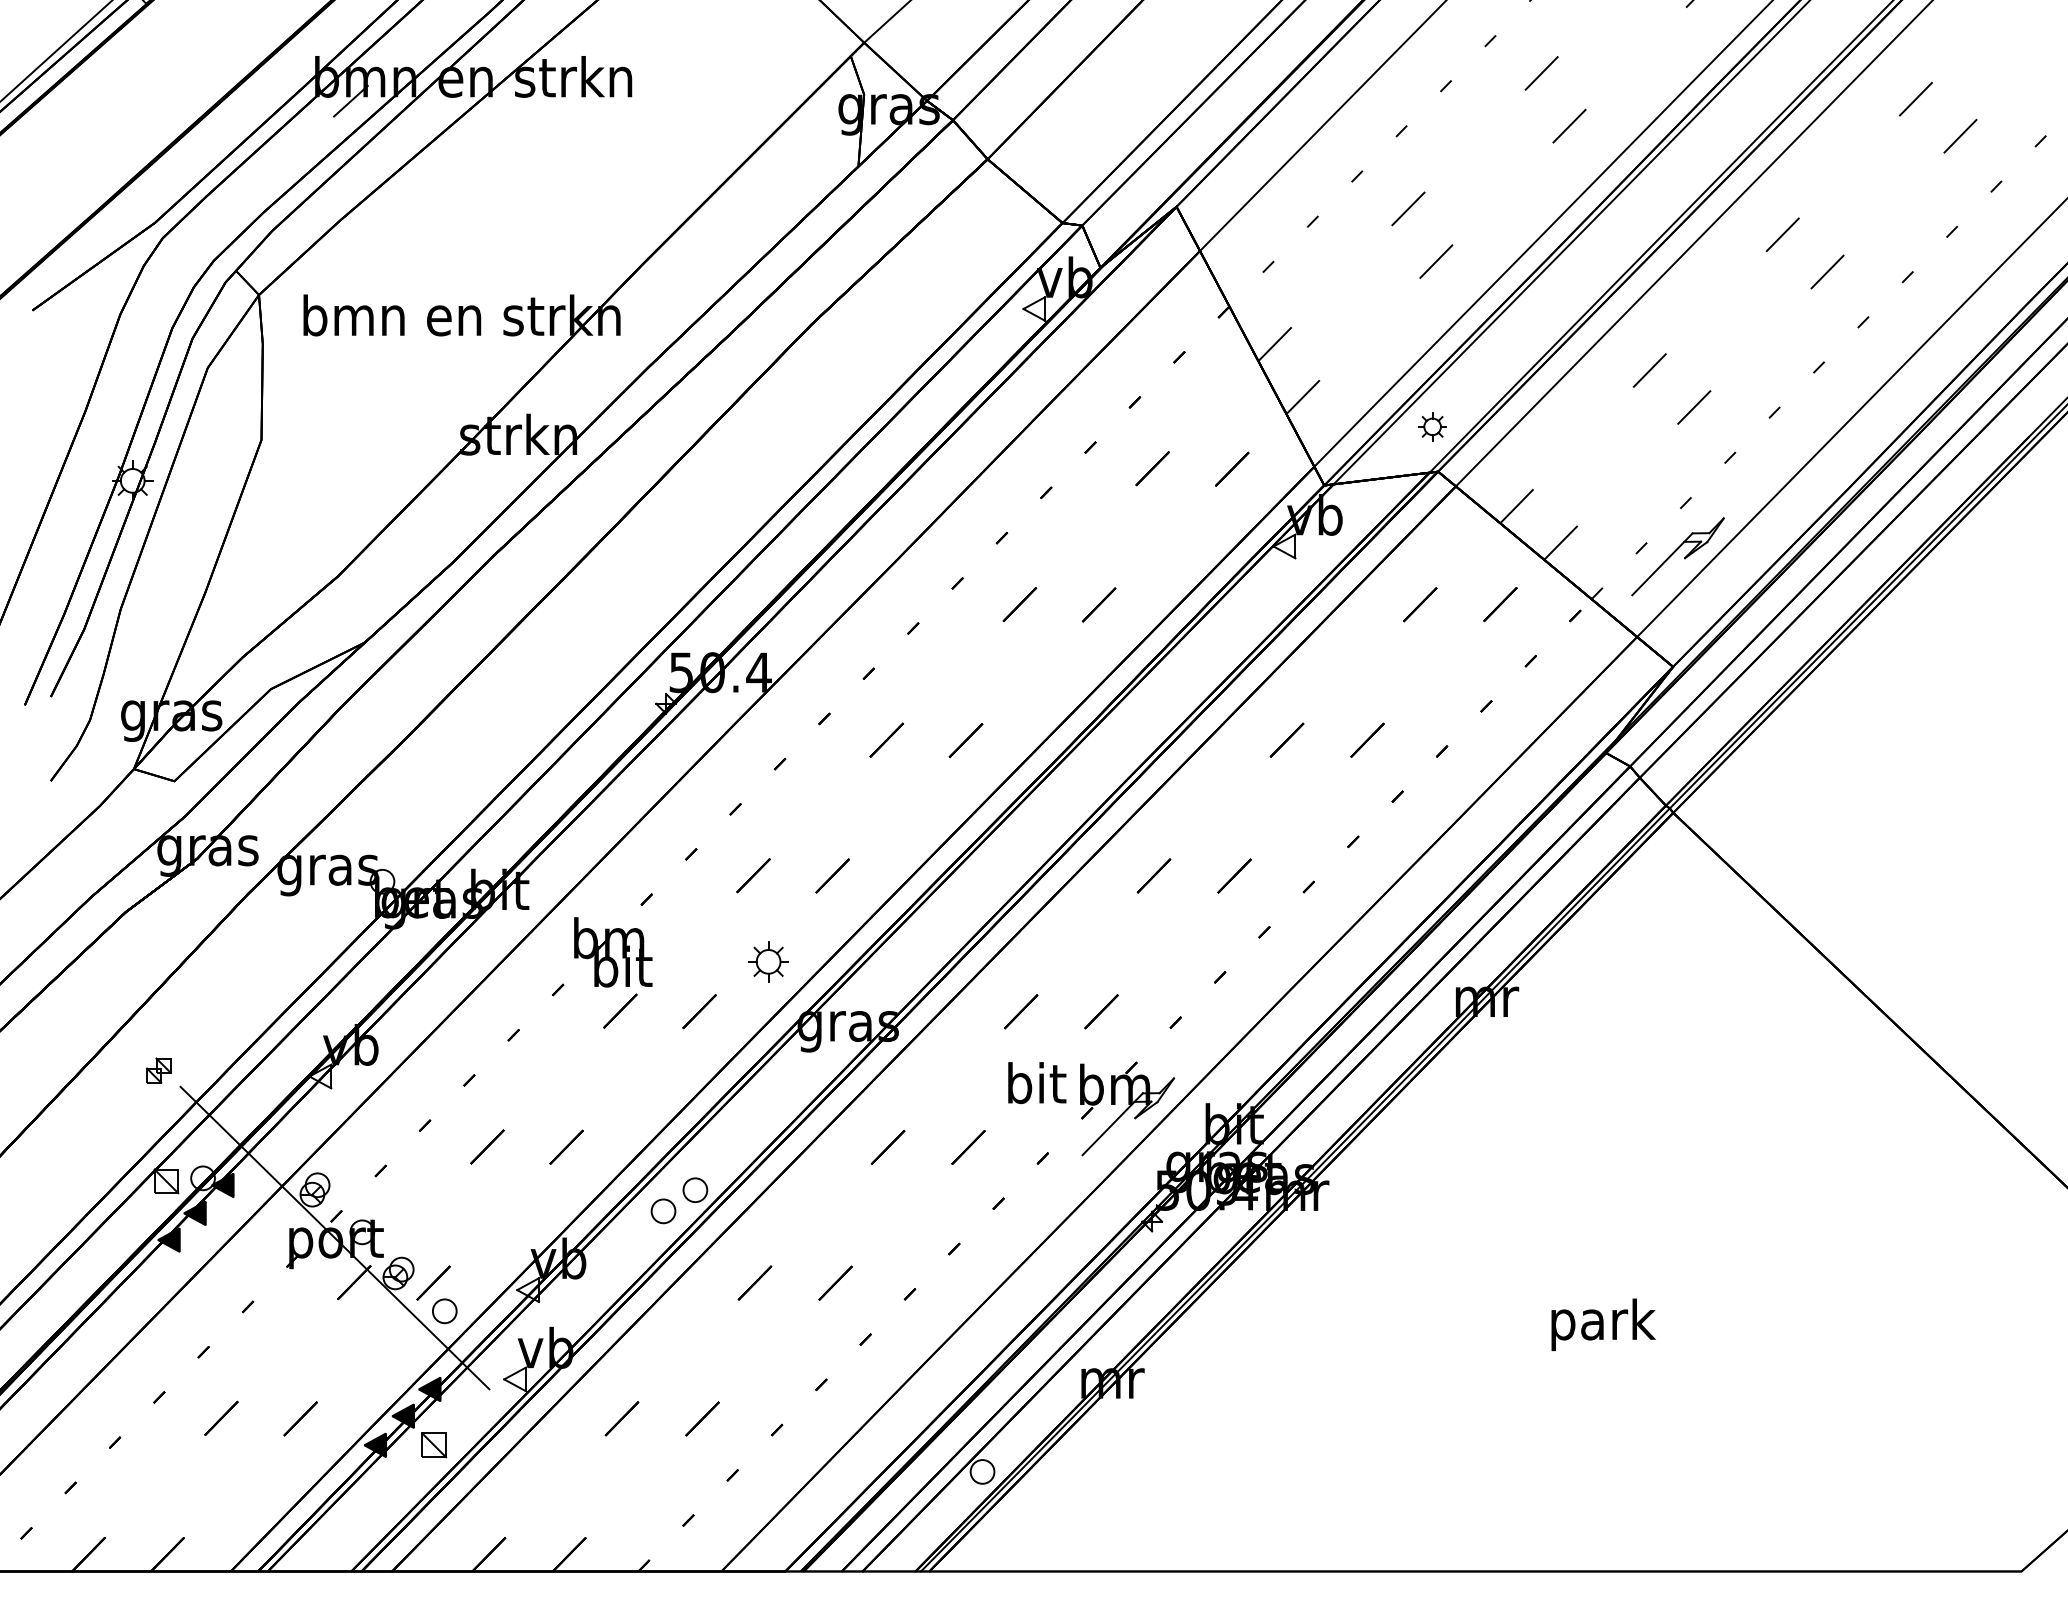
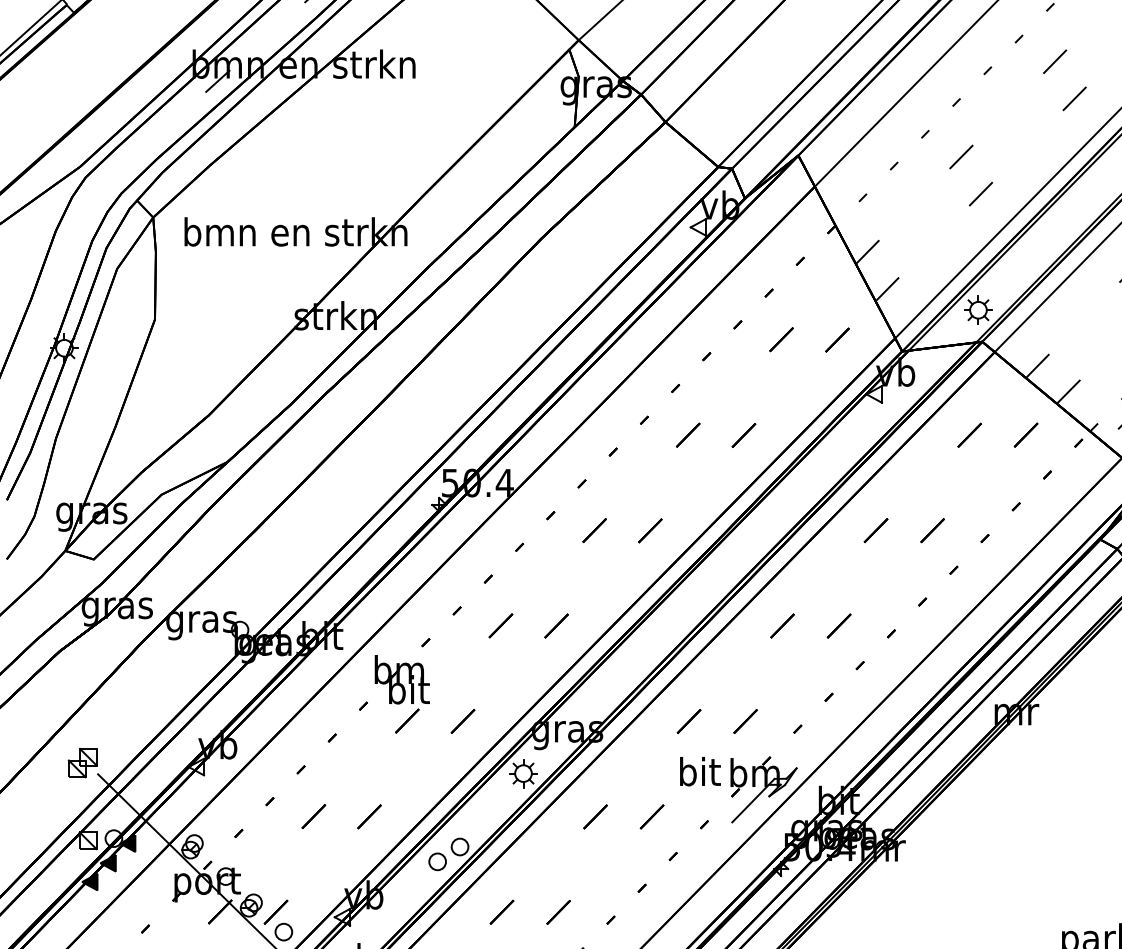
part: (1432, 426) -> (978, 310), size x1.43
part: (768, 961) -> (523, 773), moved
part: (158, 1070) -> (82, 762), size x1.67

